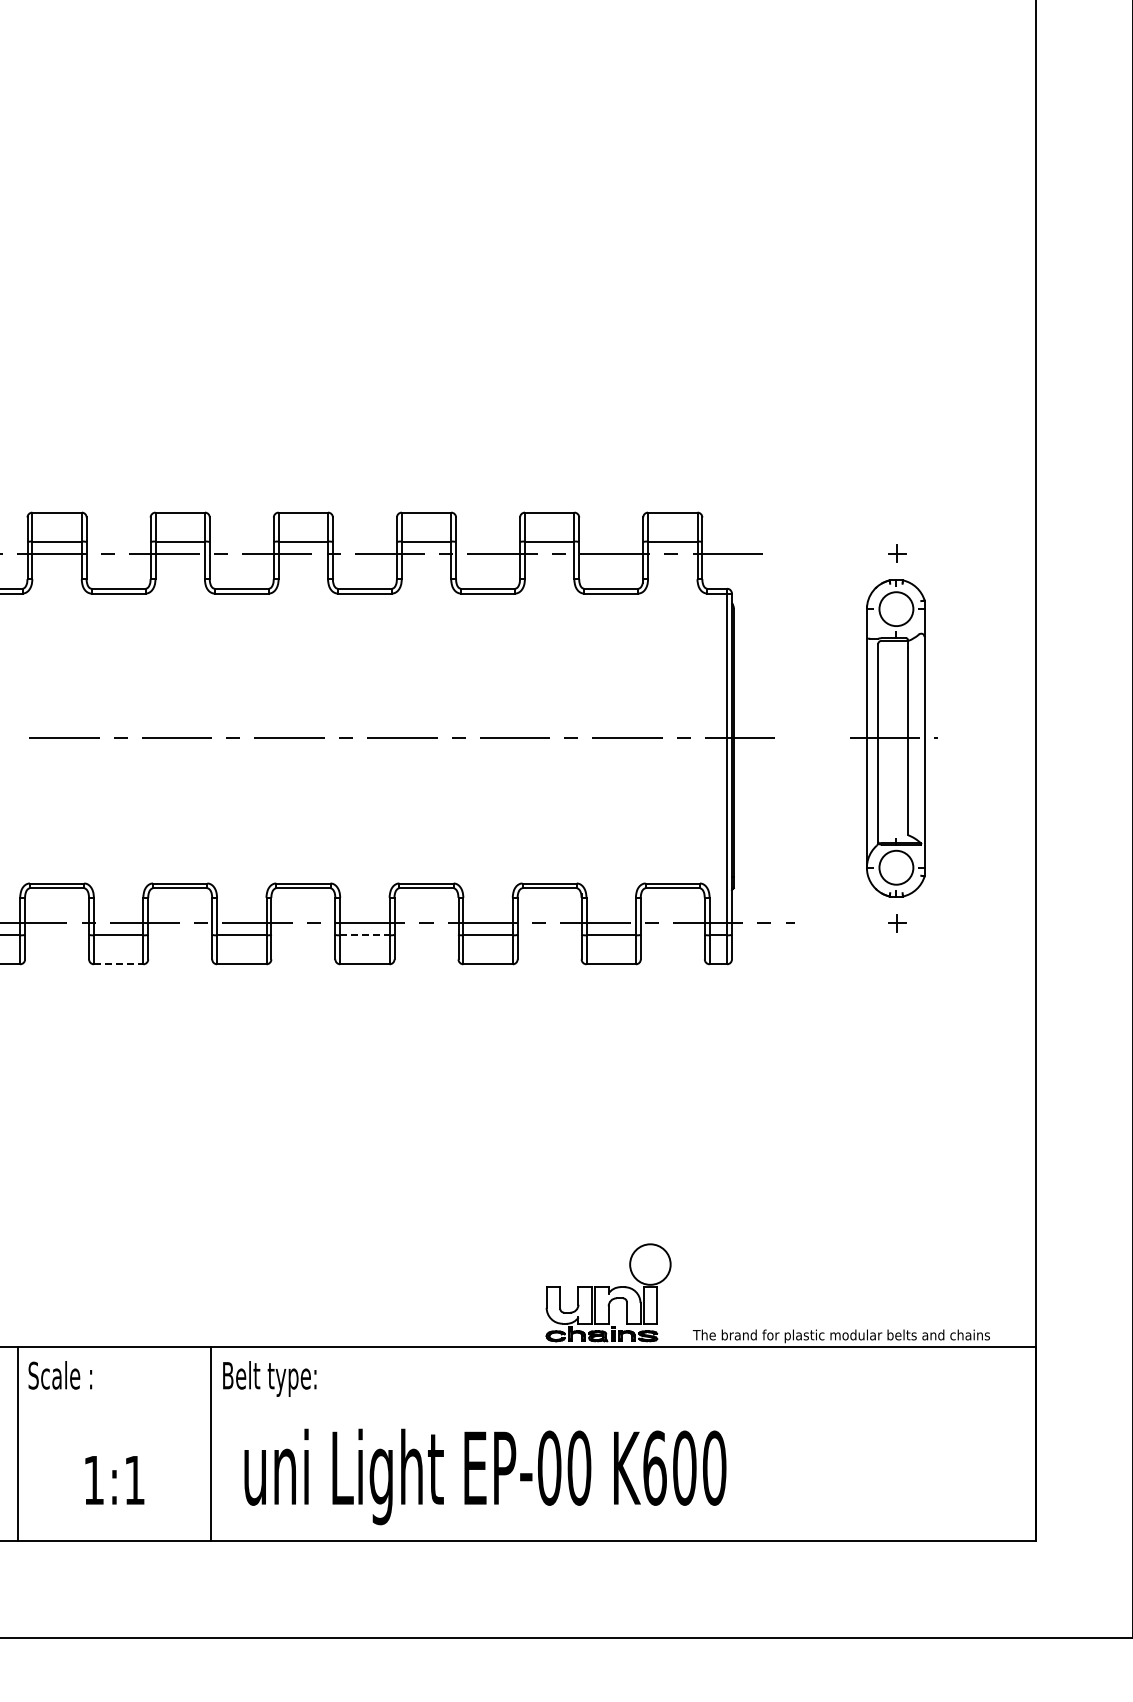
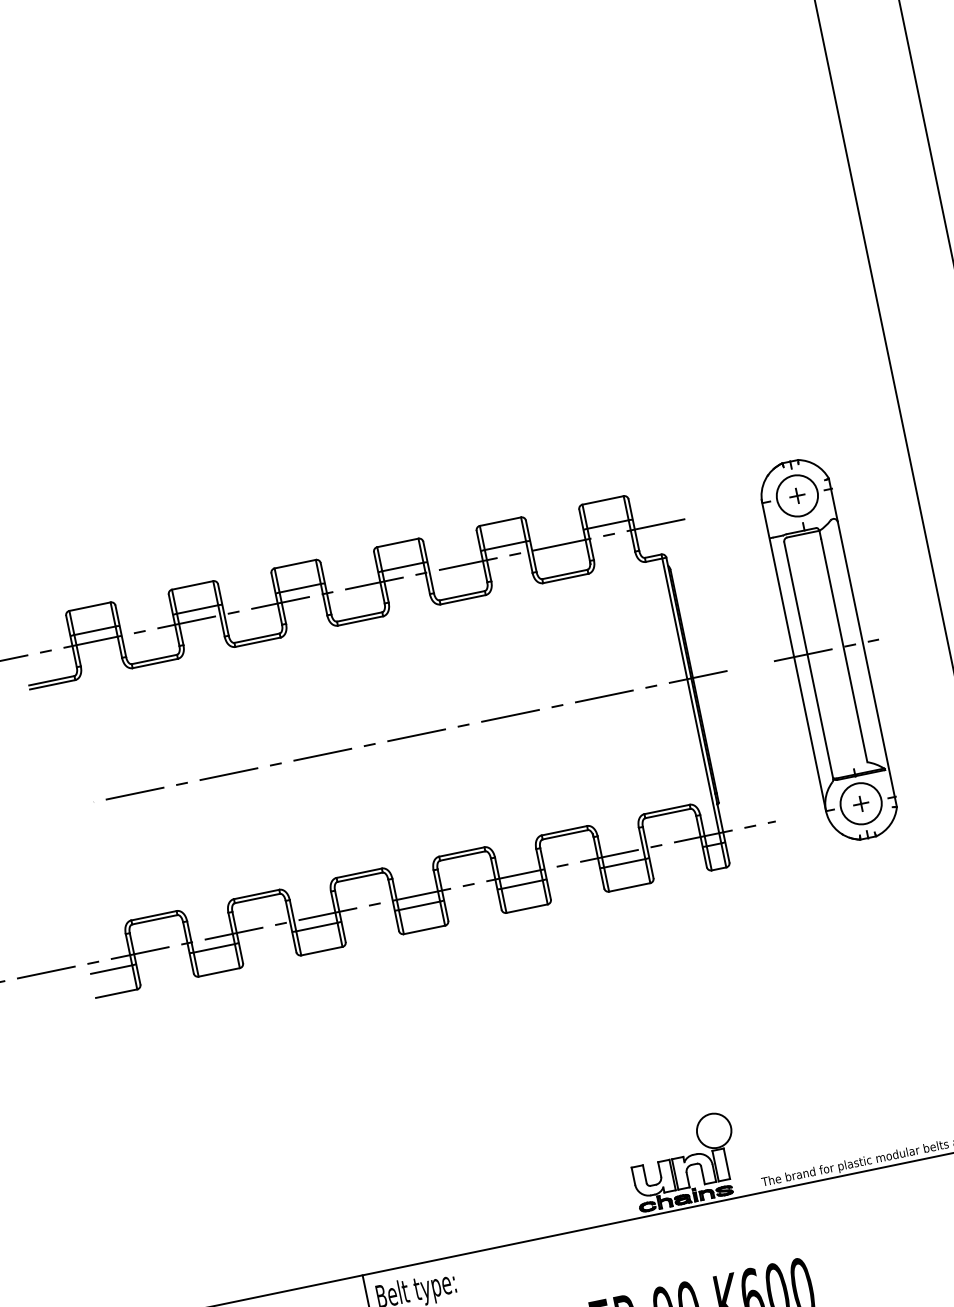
part: (893, 738) -> (825, 650), size x1.43
line: (364, 935) -> (419, 906), dashed -> solid
line: (118, 964) -> (219, 972), dashed -> solid

